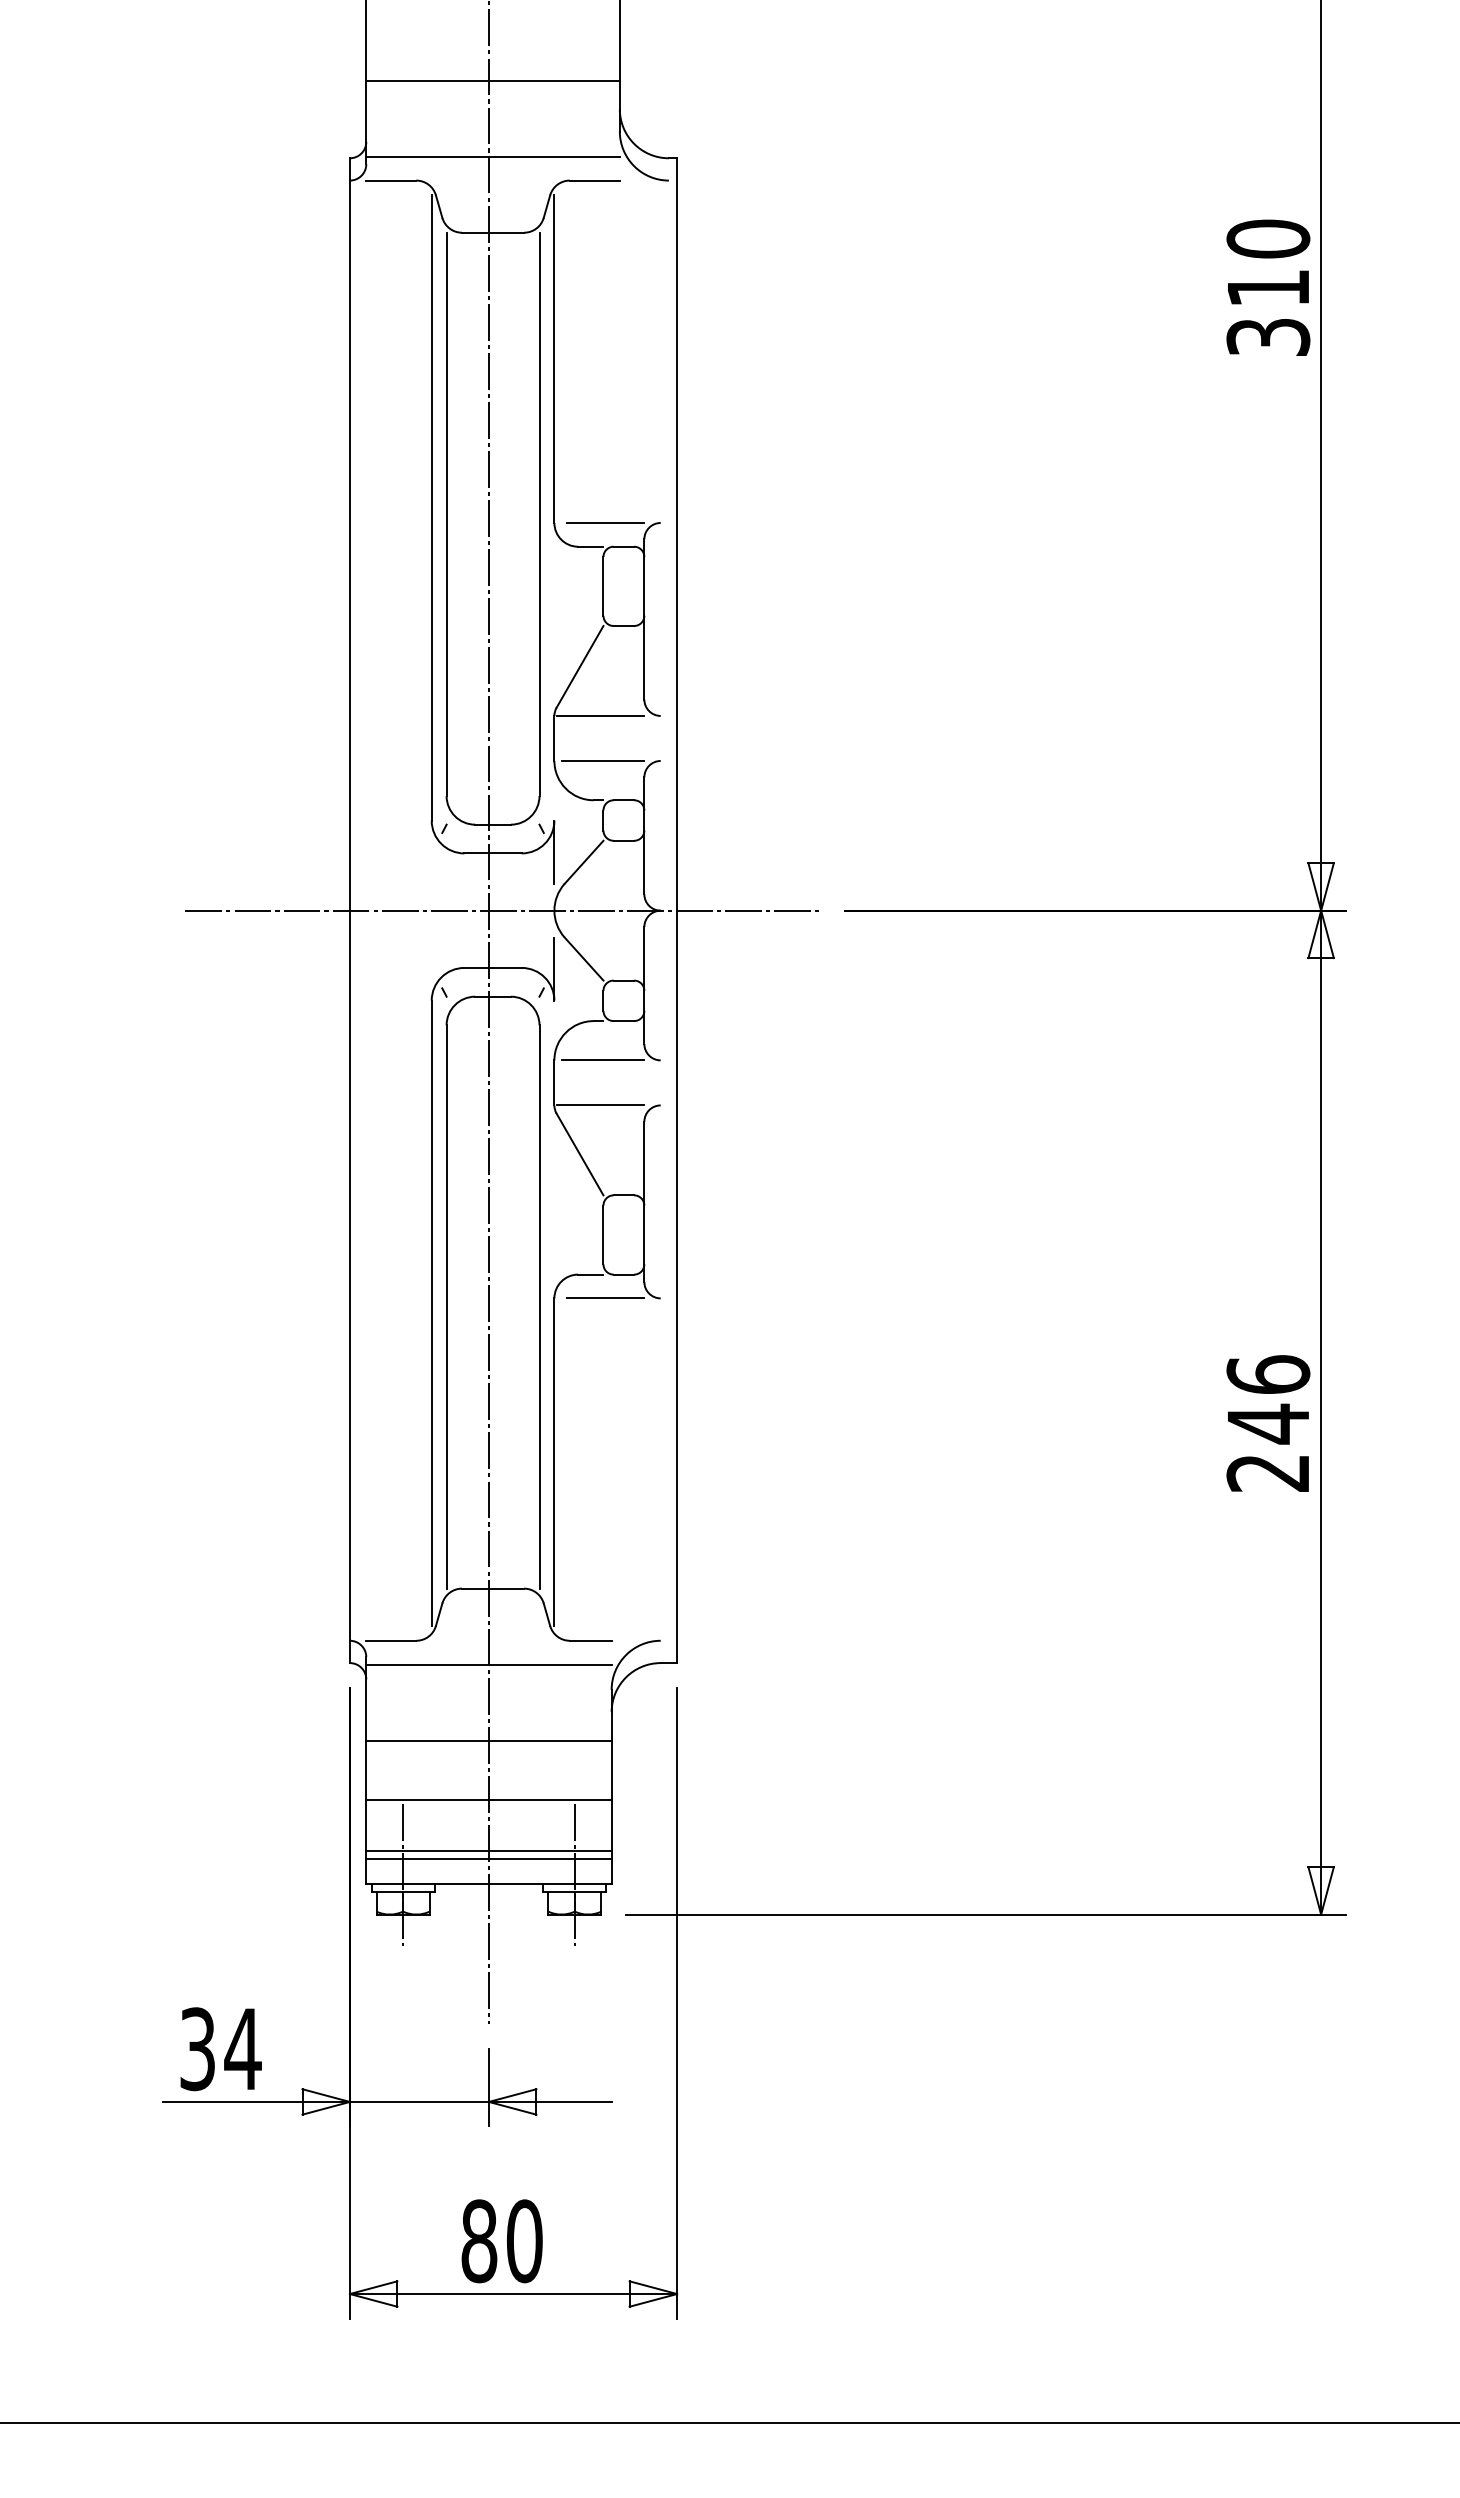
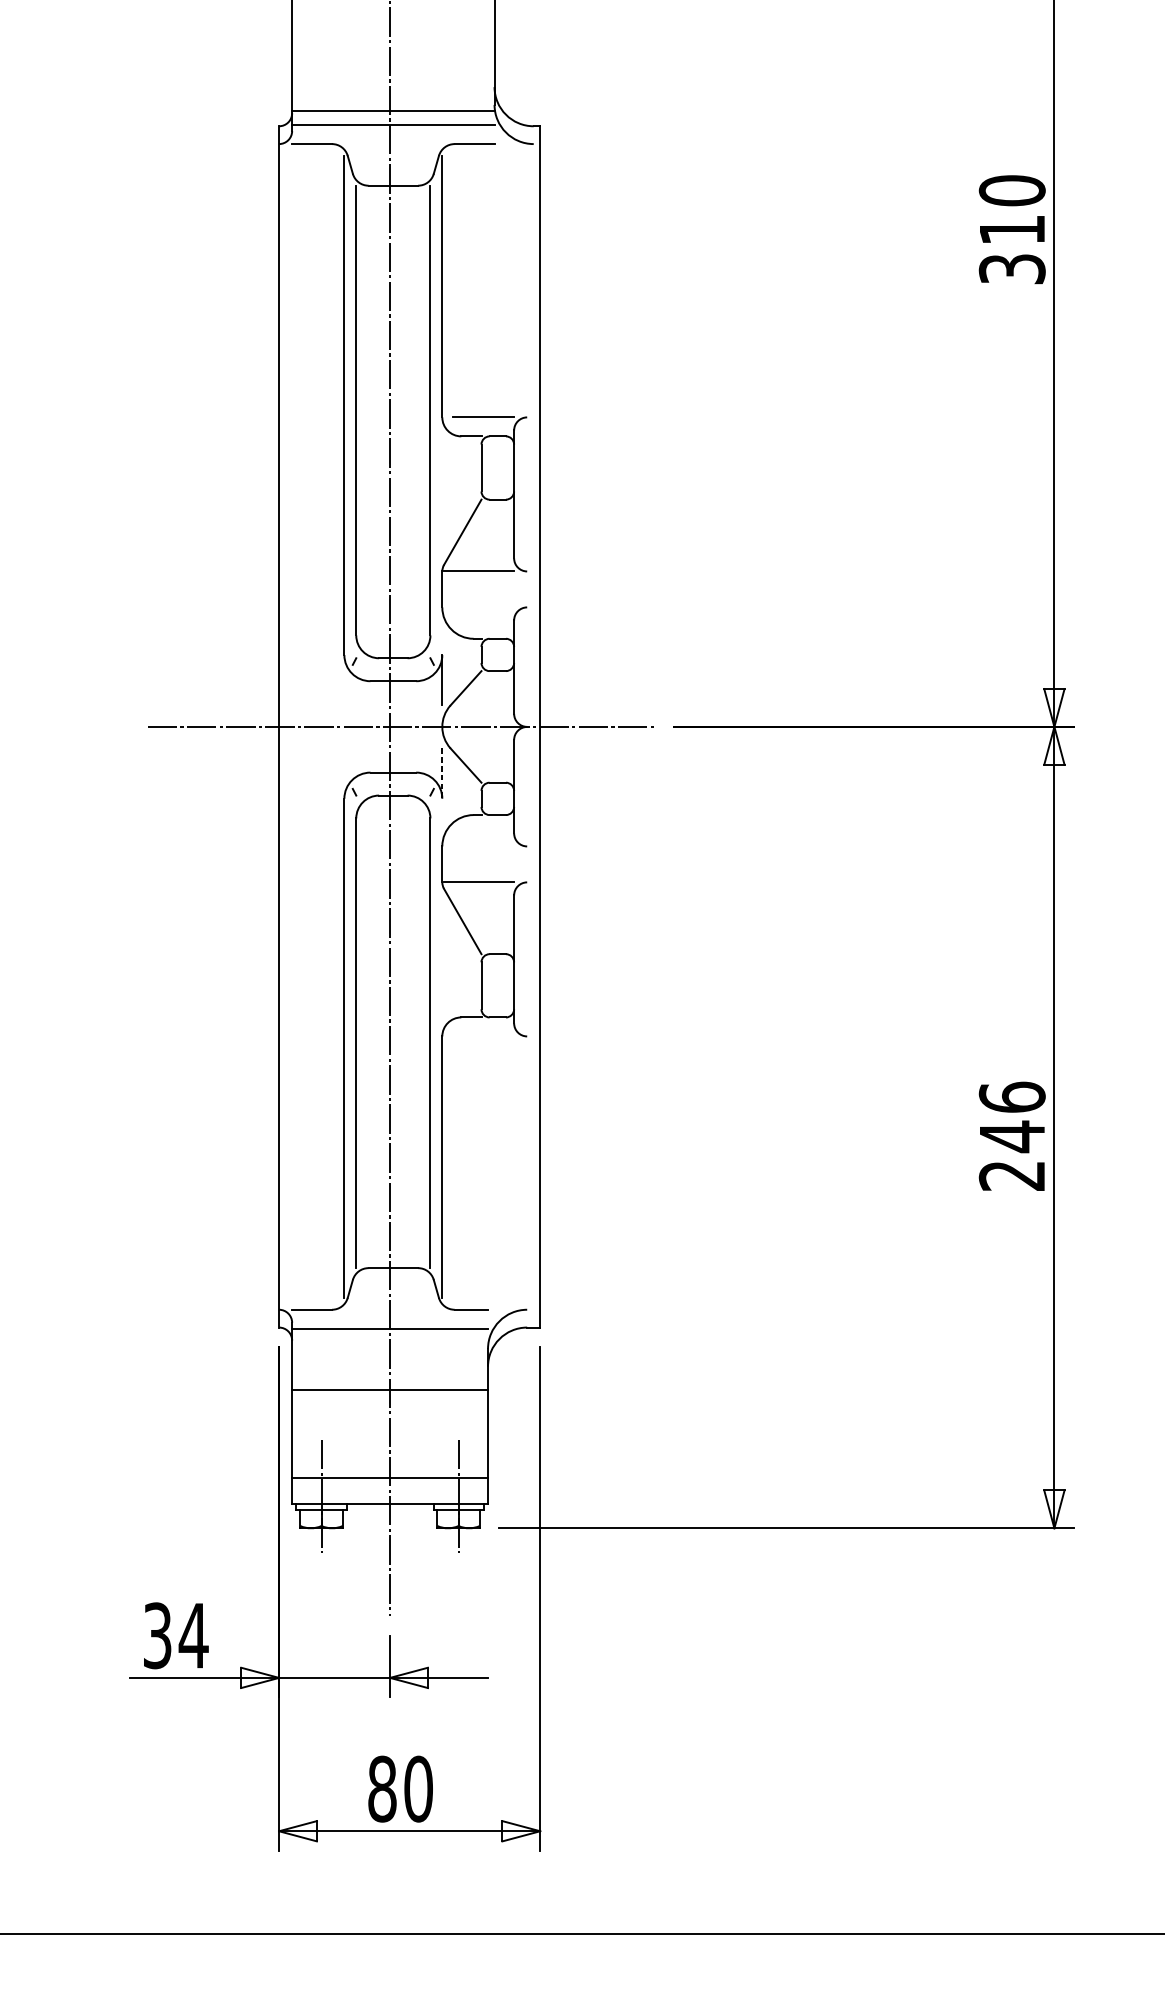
line: (492, 80) -> (392, 110), moved
line: (603, 760) -> (481, 607), removed
line: (554, 969) -> (442, 773), solid -> dashed
line: (603, 1060) -> (481, 846), removed
line: (605, 1298) -> (483, 1036), removed
line: (488, 1800) -> (389, 1437), removed
line: (488, 1859) -> (389, 1484), removed

